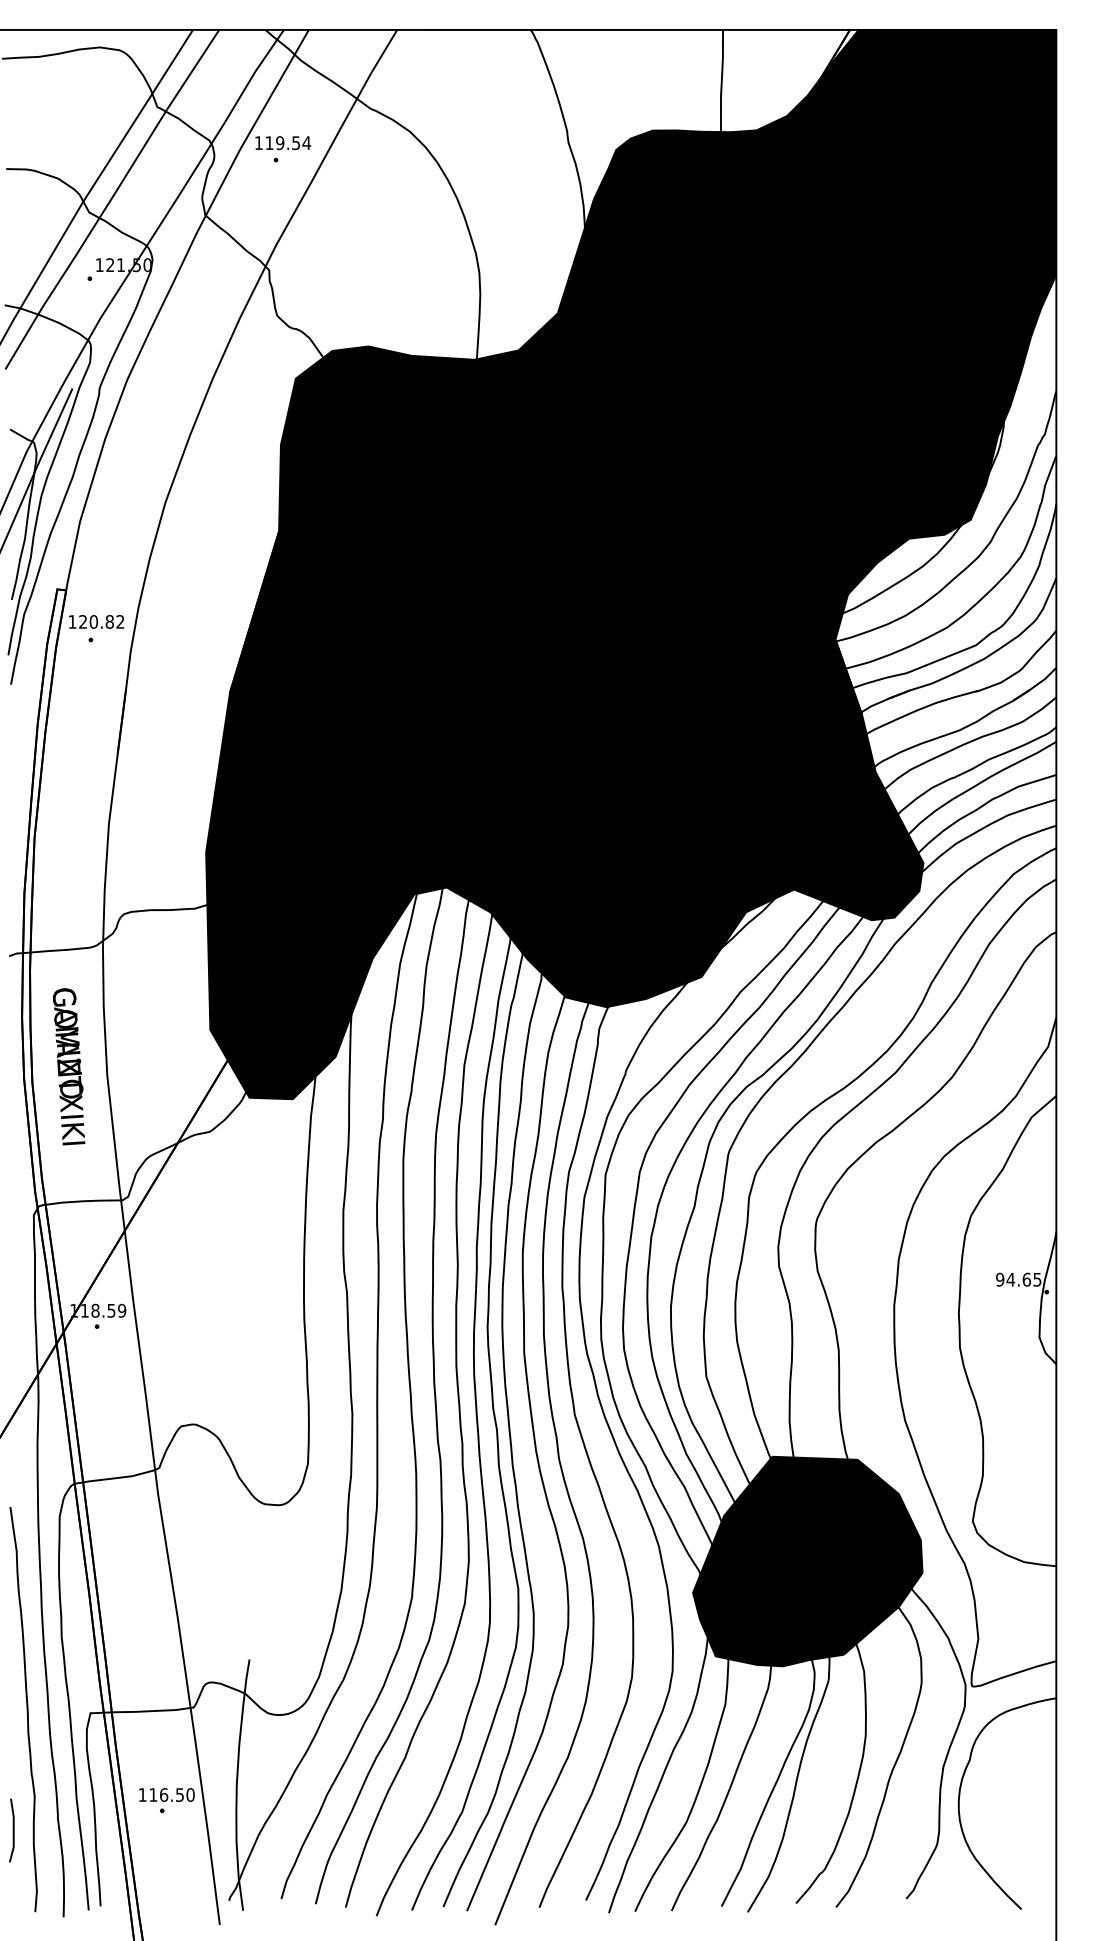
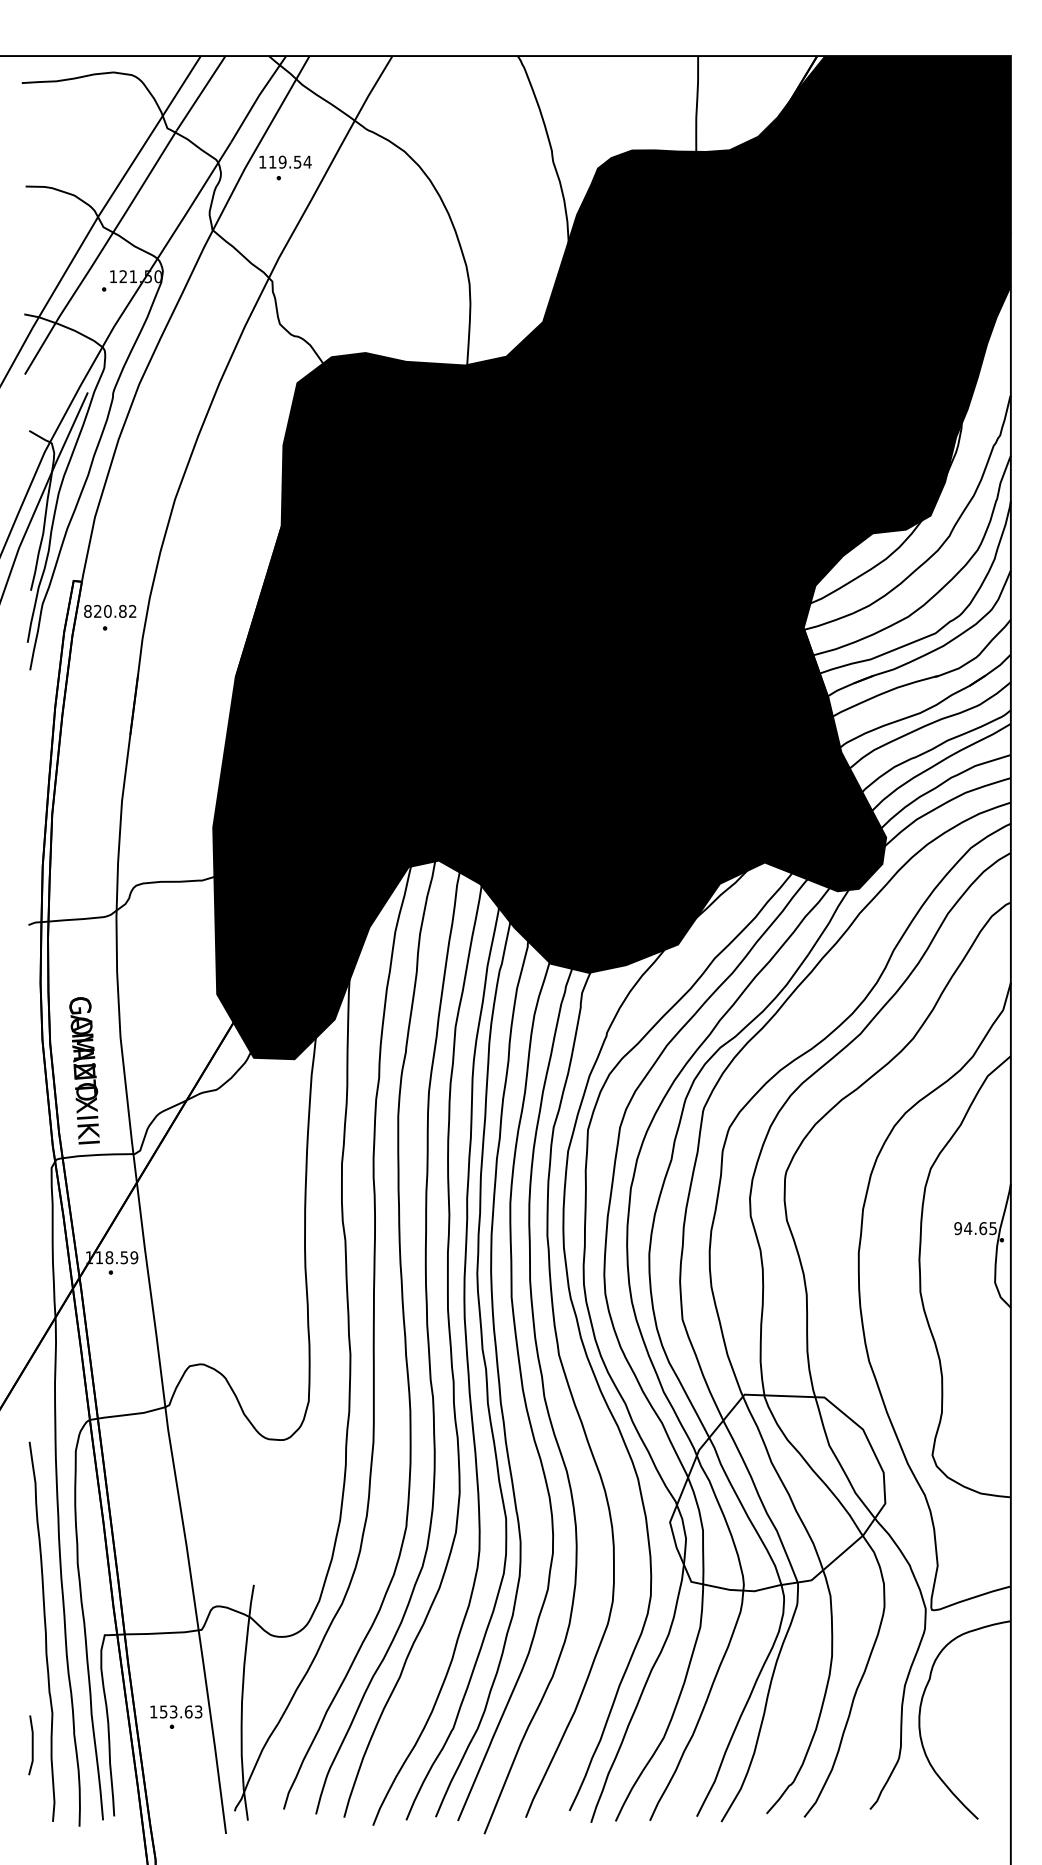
text: (72, 622) -> (87, 611), 120.82 -> 820.82
text: (68, 1066) -> (84, 1070), moved
fill: (807, 1561) -> (777, 1492), removed
text: (172, 1794) -> (181, 1711), 116.50 -> 153.63

